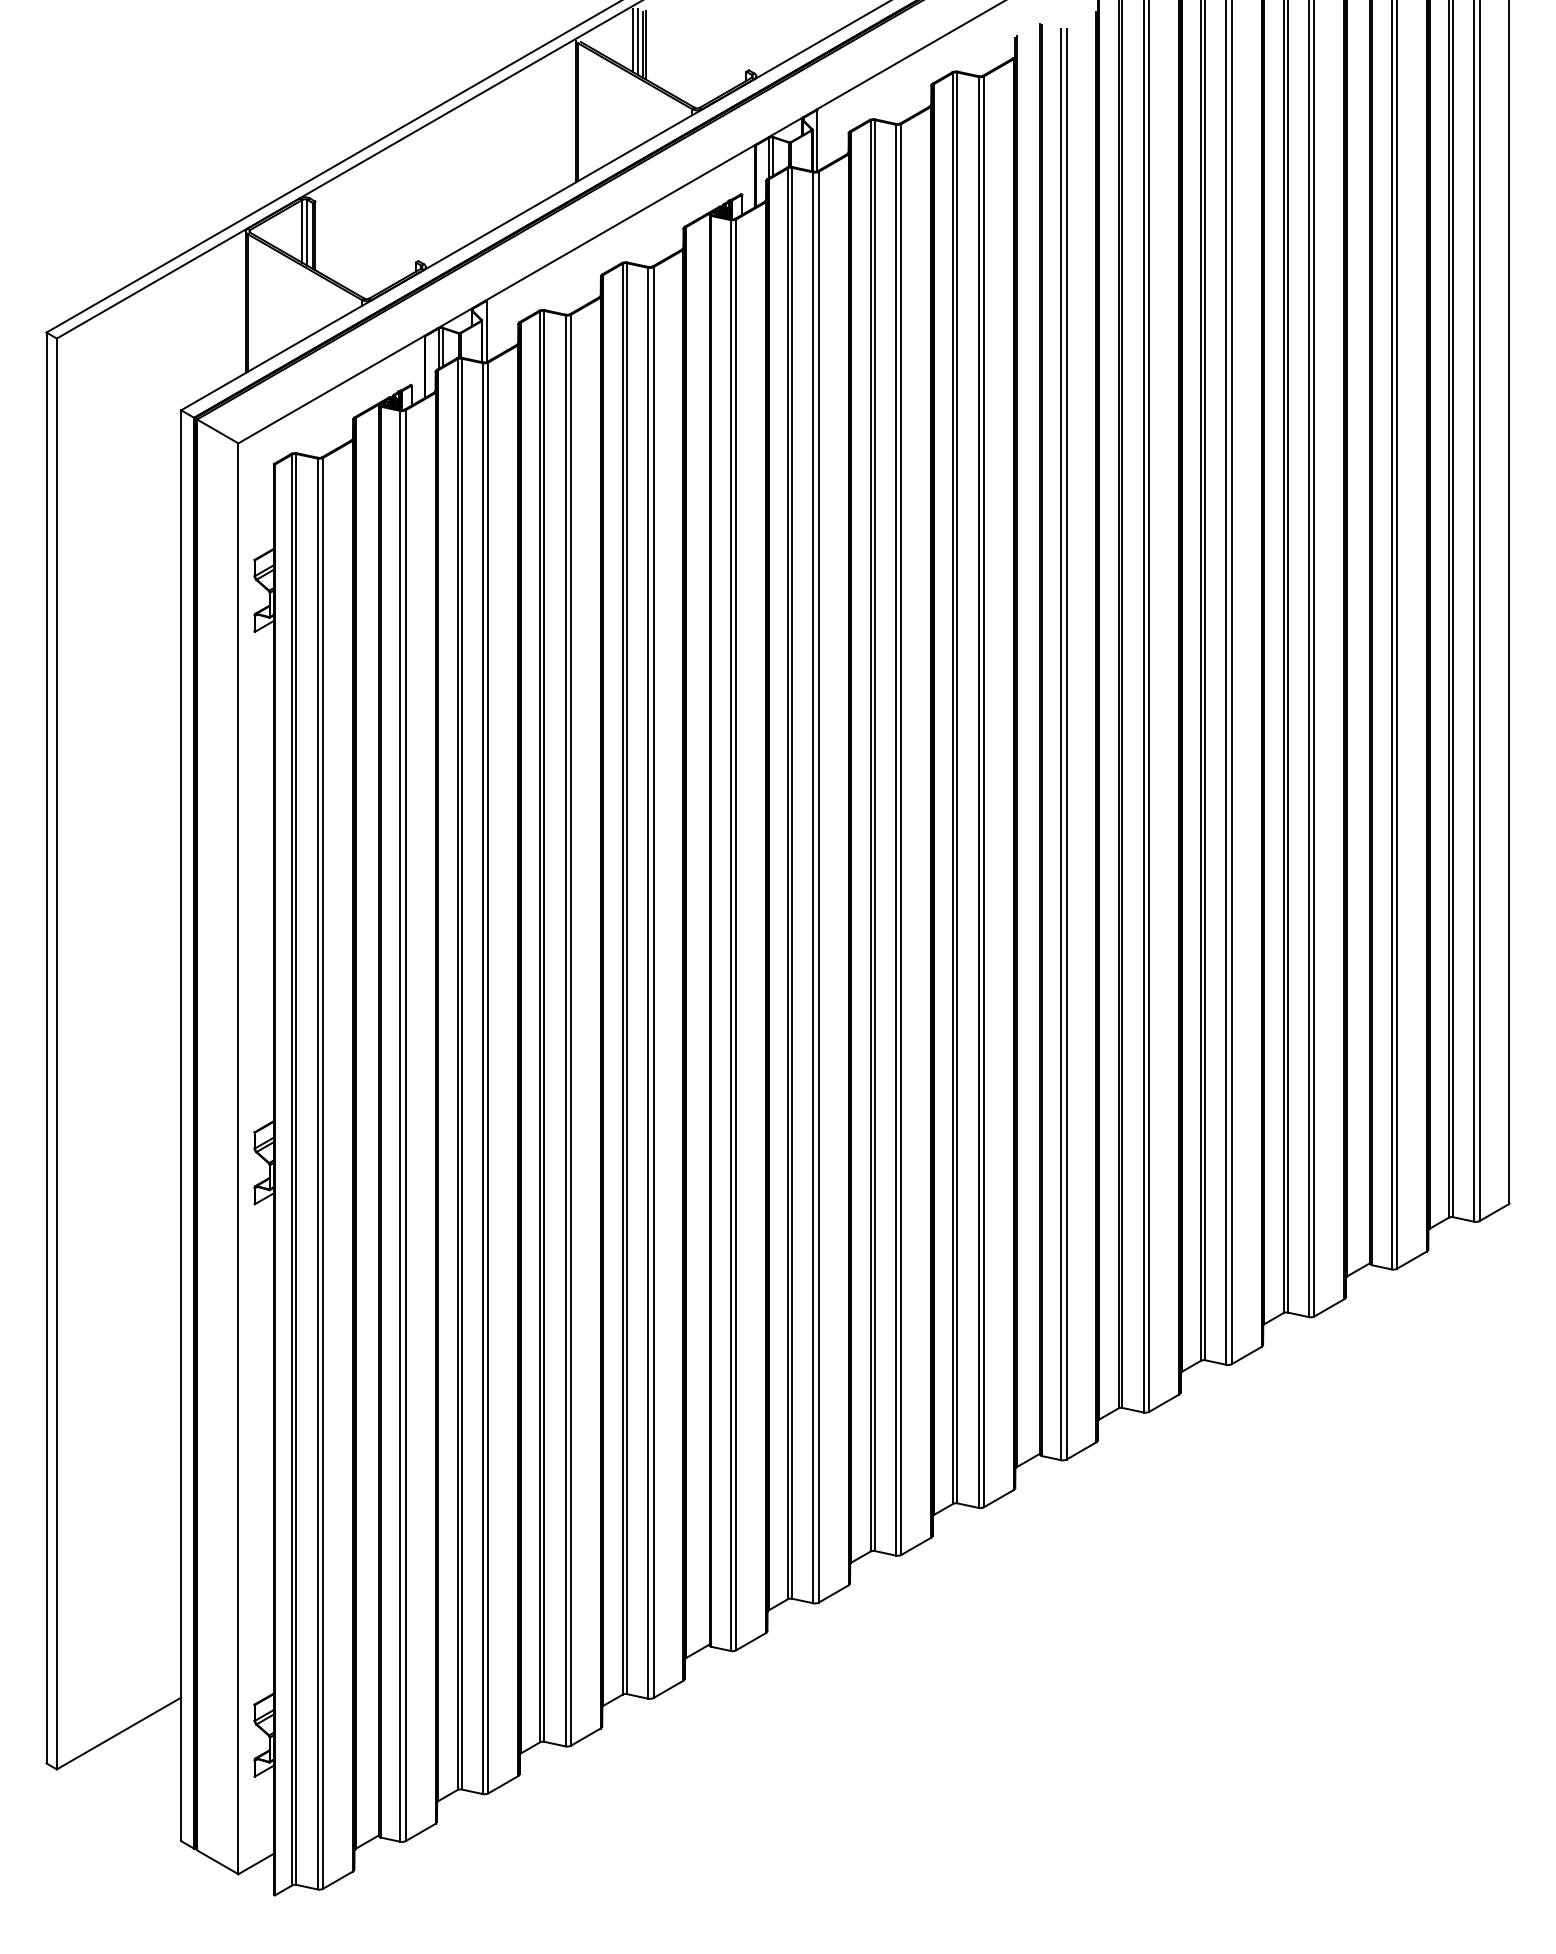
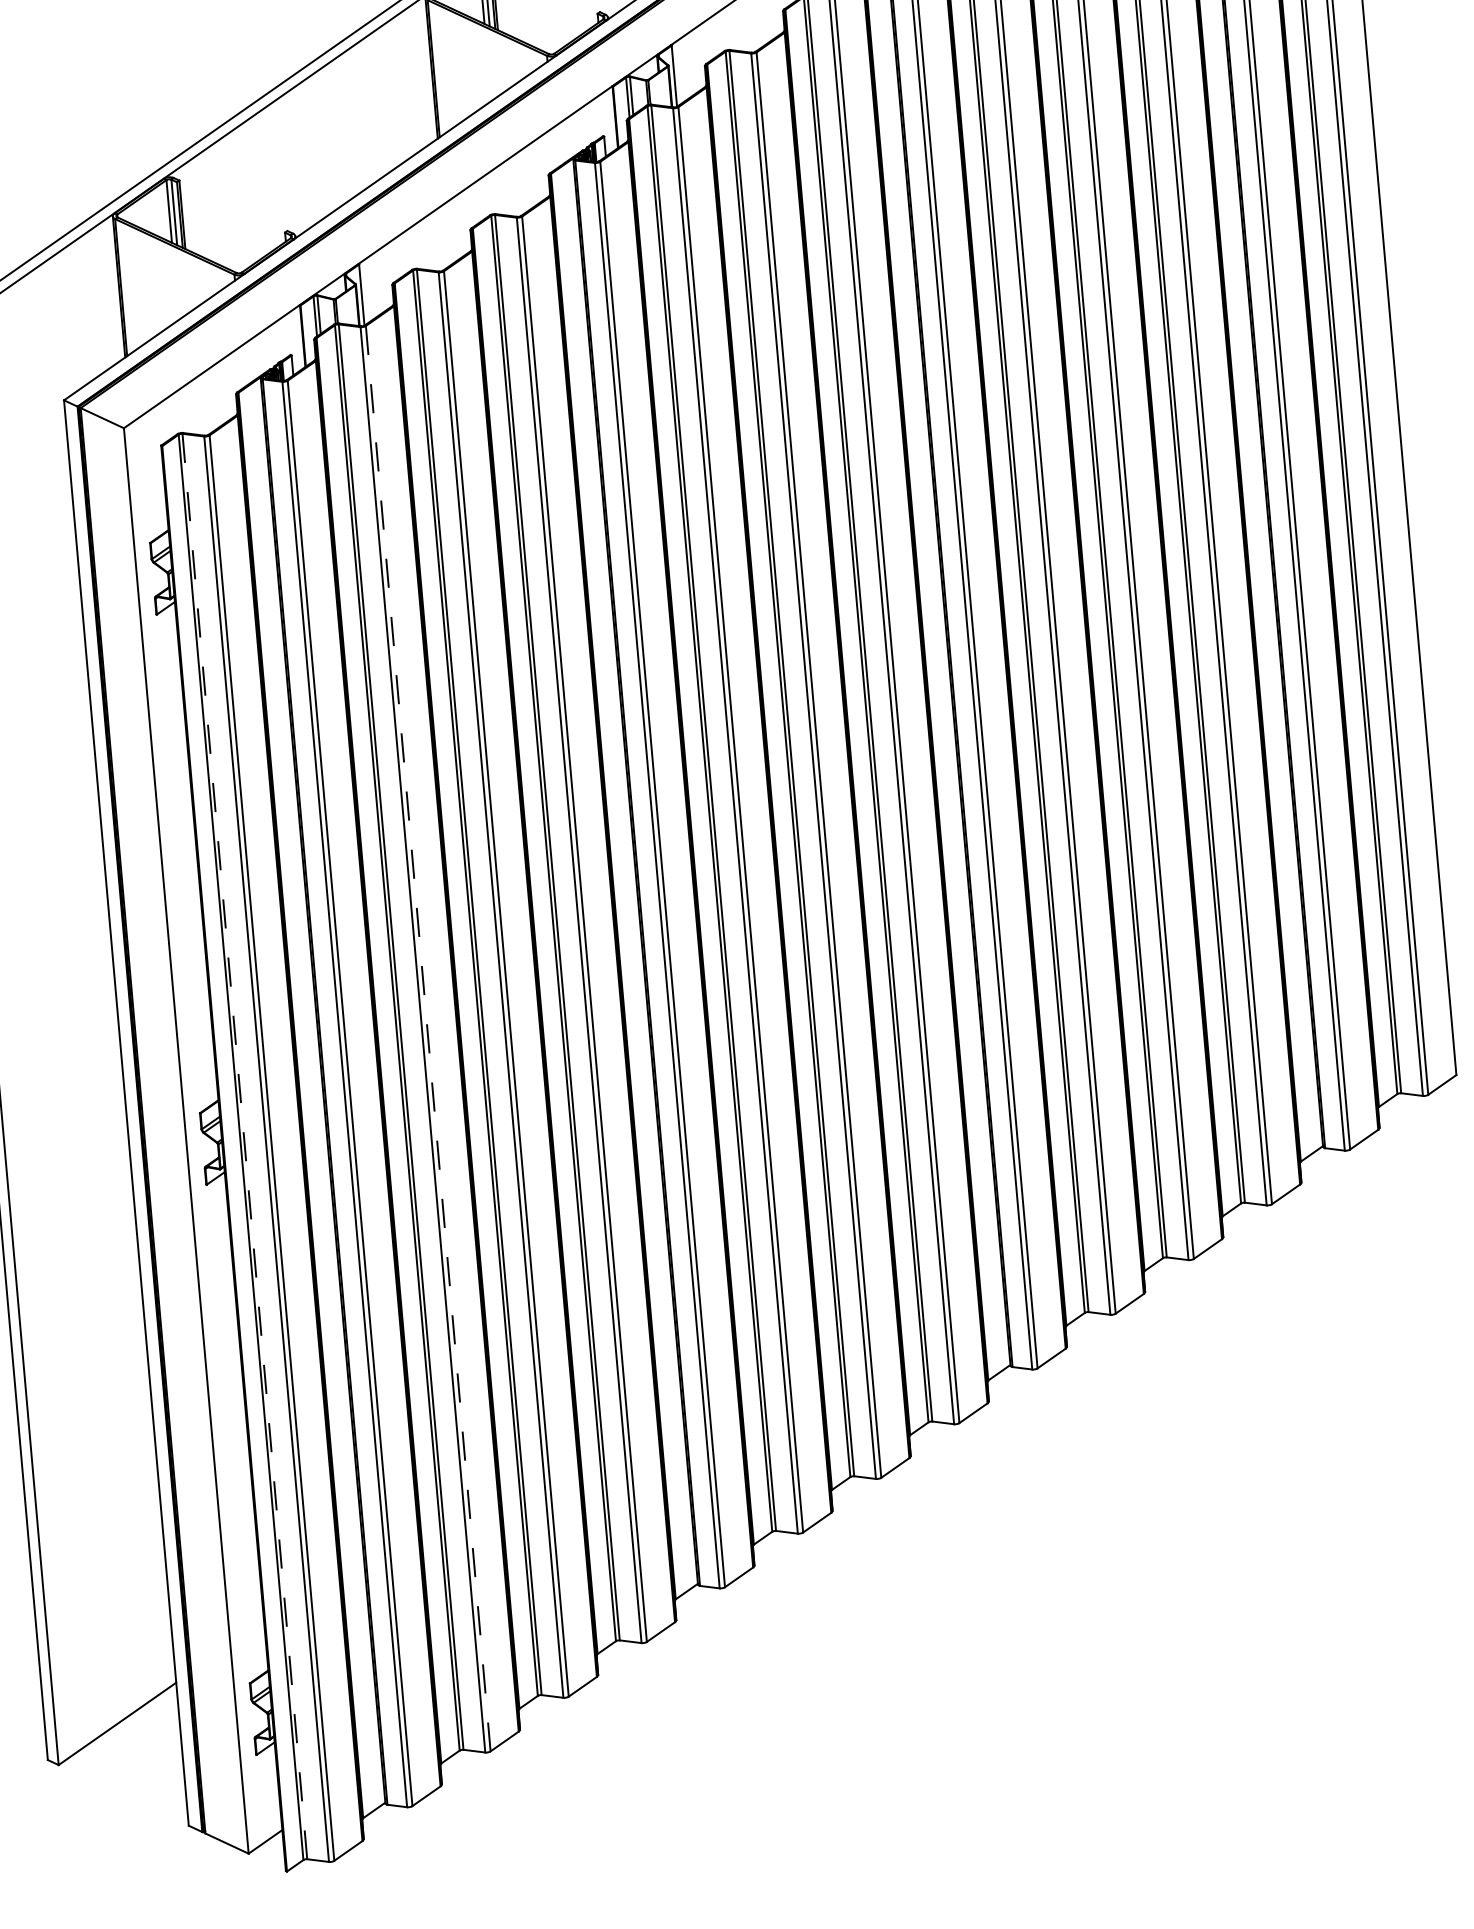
line: (488, 1078) -> (428, 1039), solid -> dashed
line: (296, 1169) -> (245, 1146), solid -> dashed

